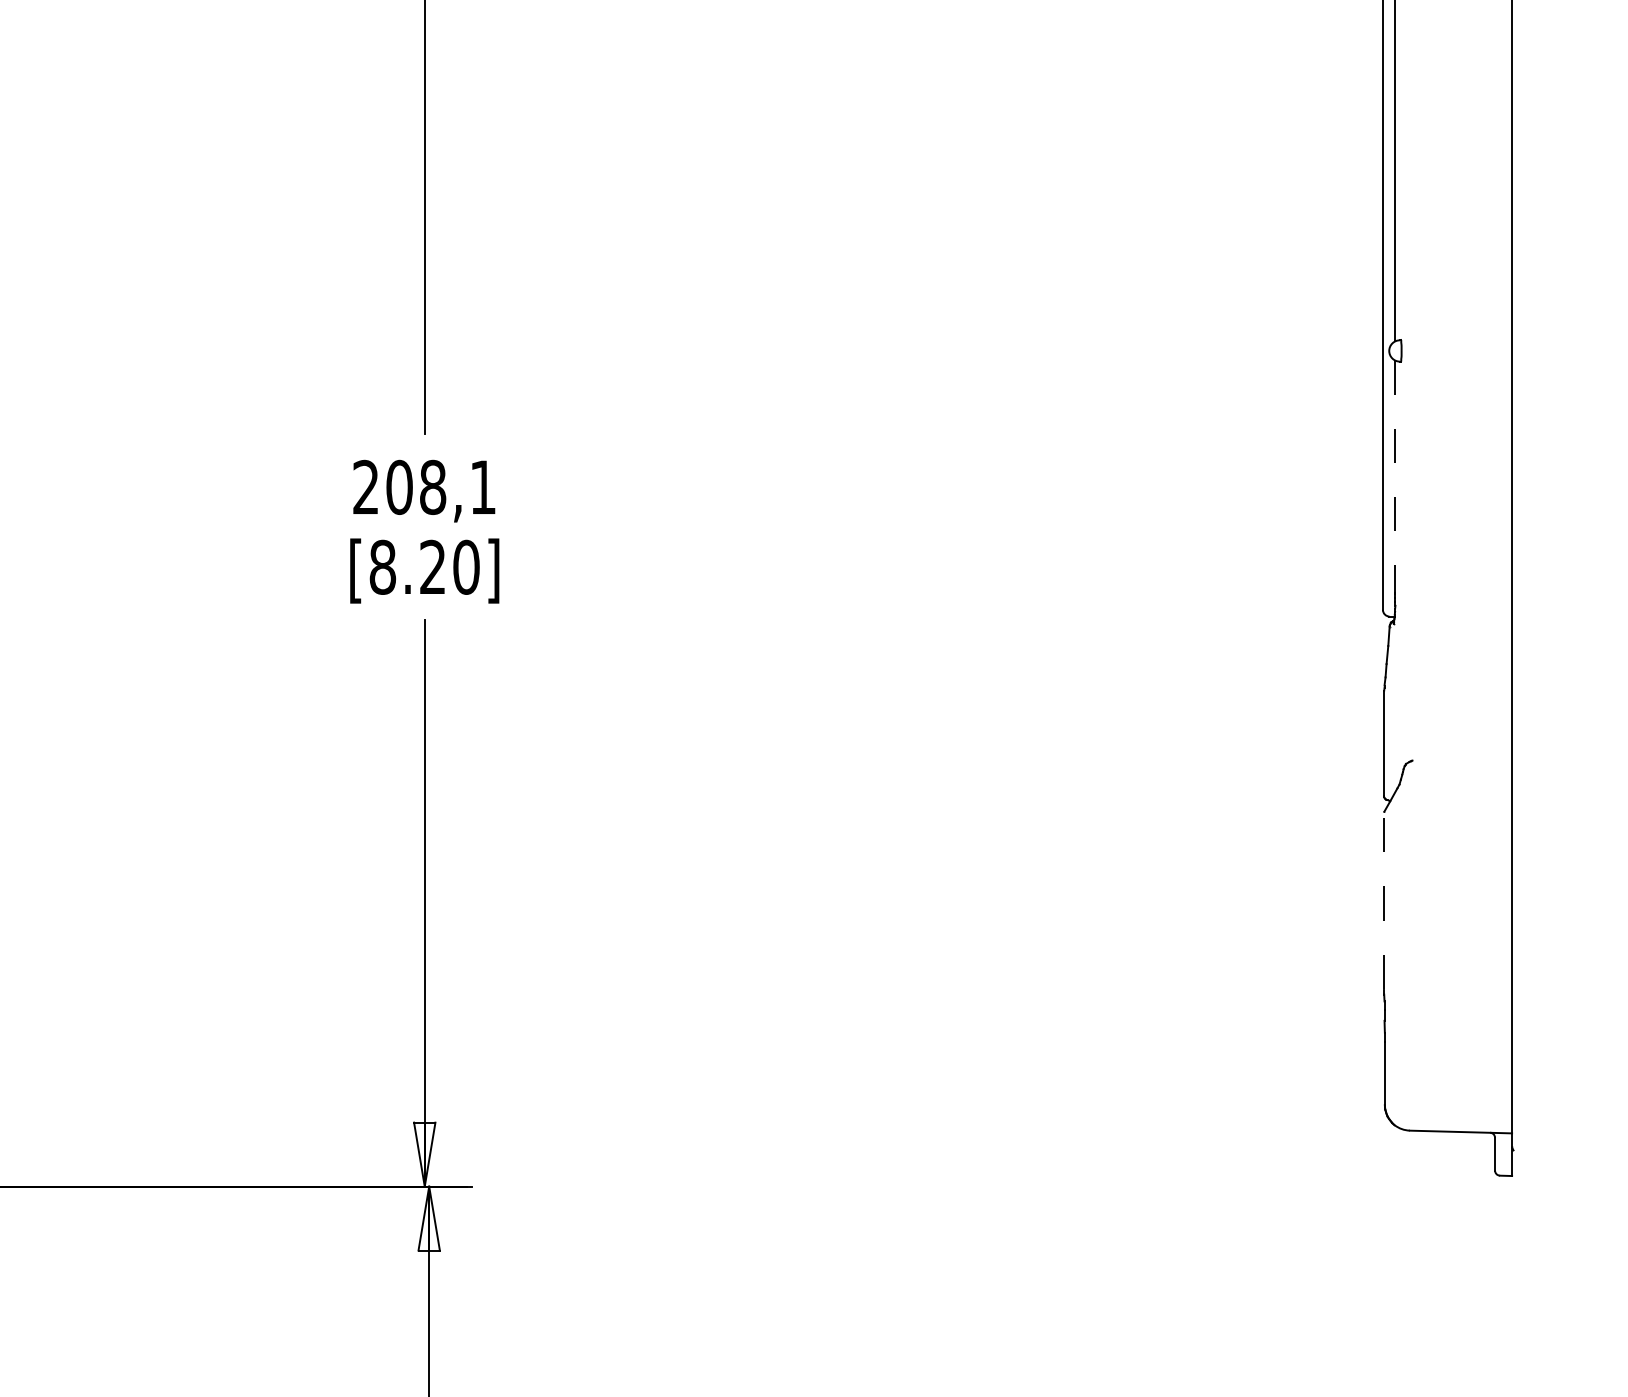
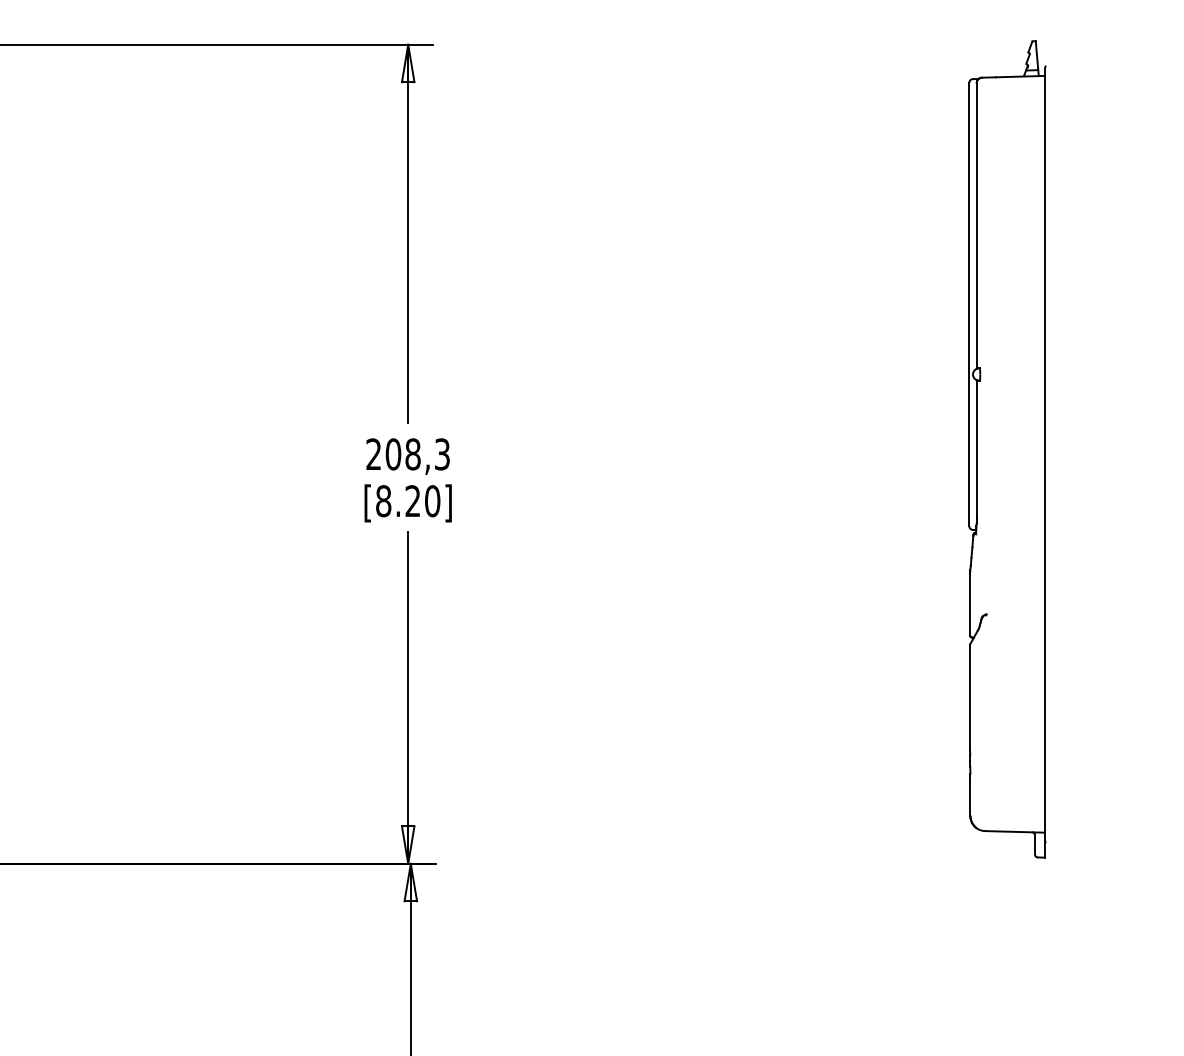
line: (1395, 477) -> (976, 448), dashed -> solid
text: (483, 487) -> (442, 454), 208,1 -> 208,3
line: (1384, 900) -> (970, 696), dashed -> solid

